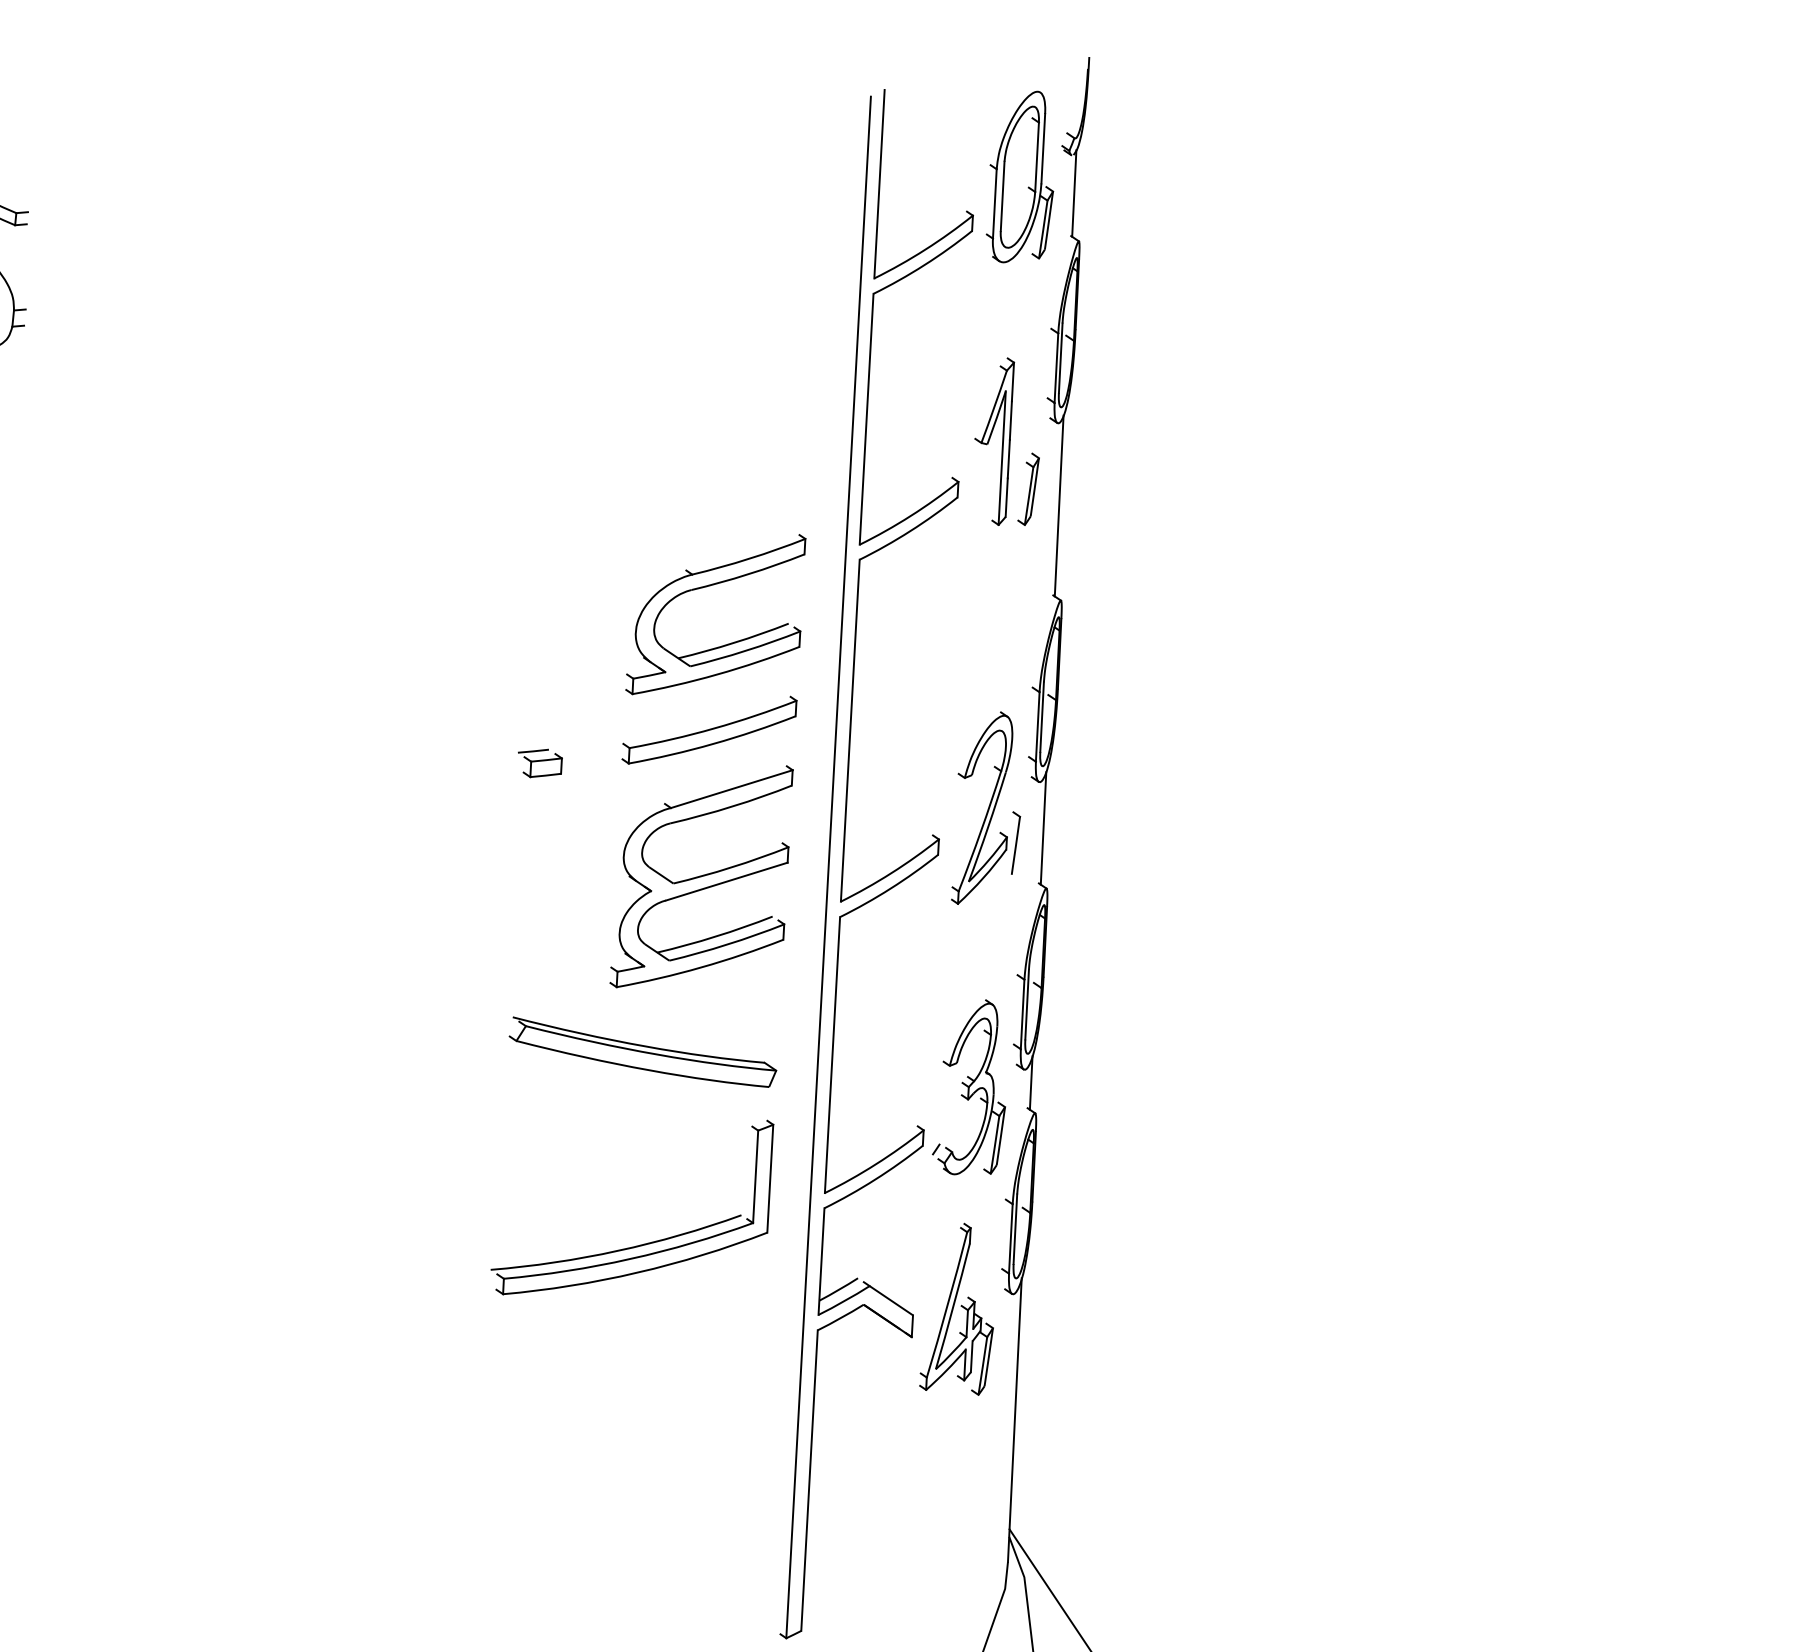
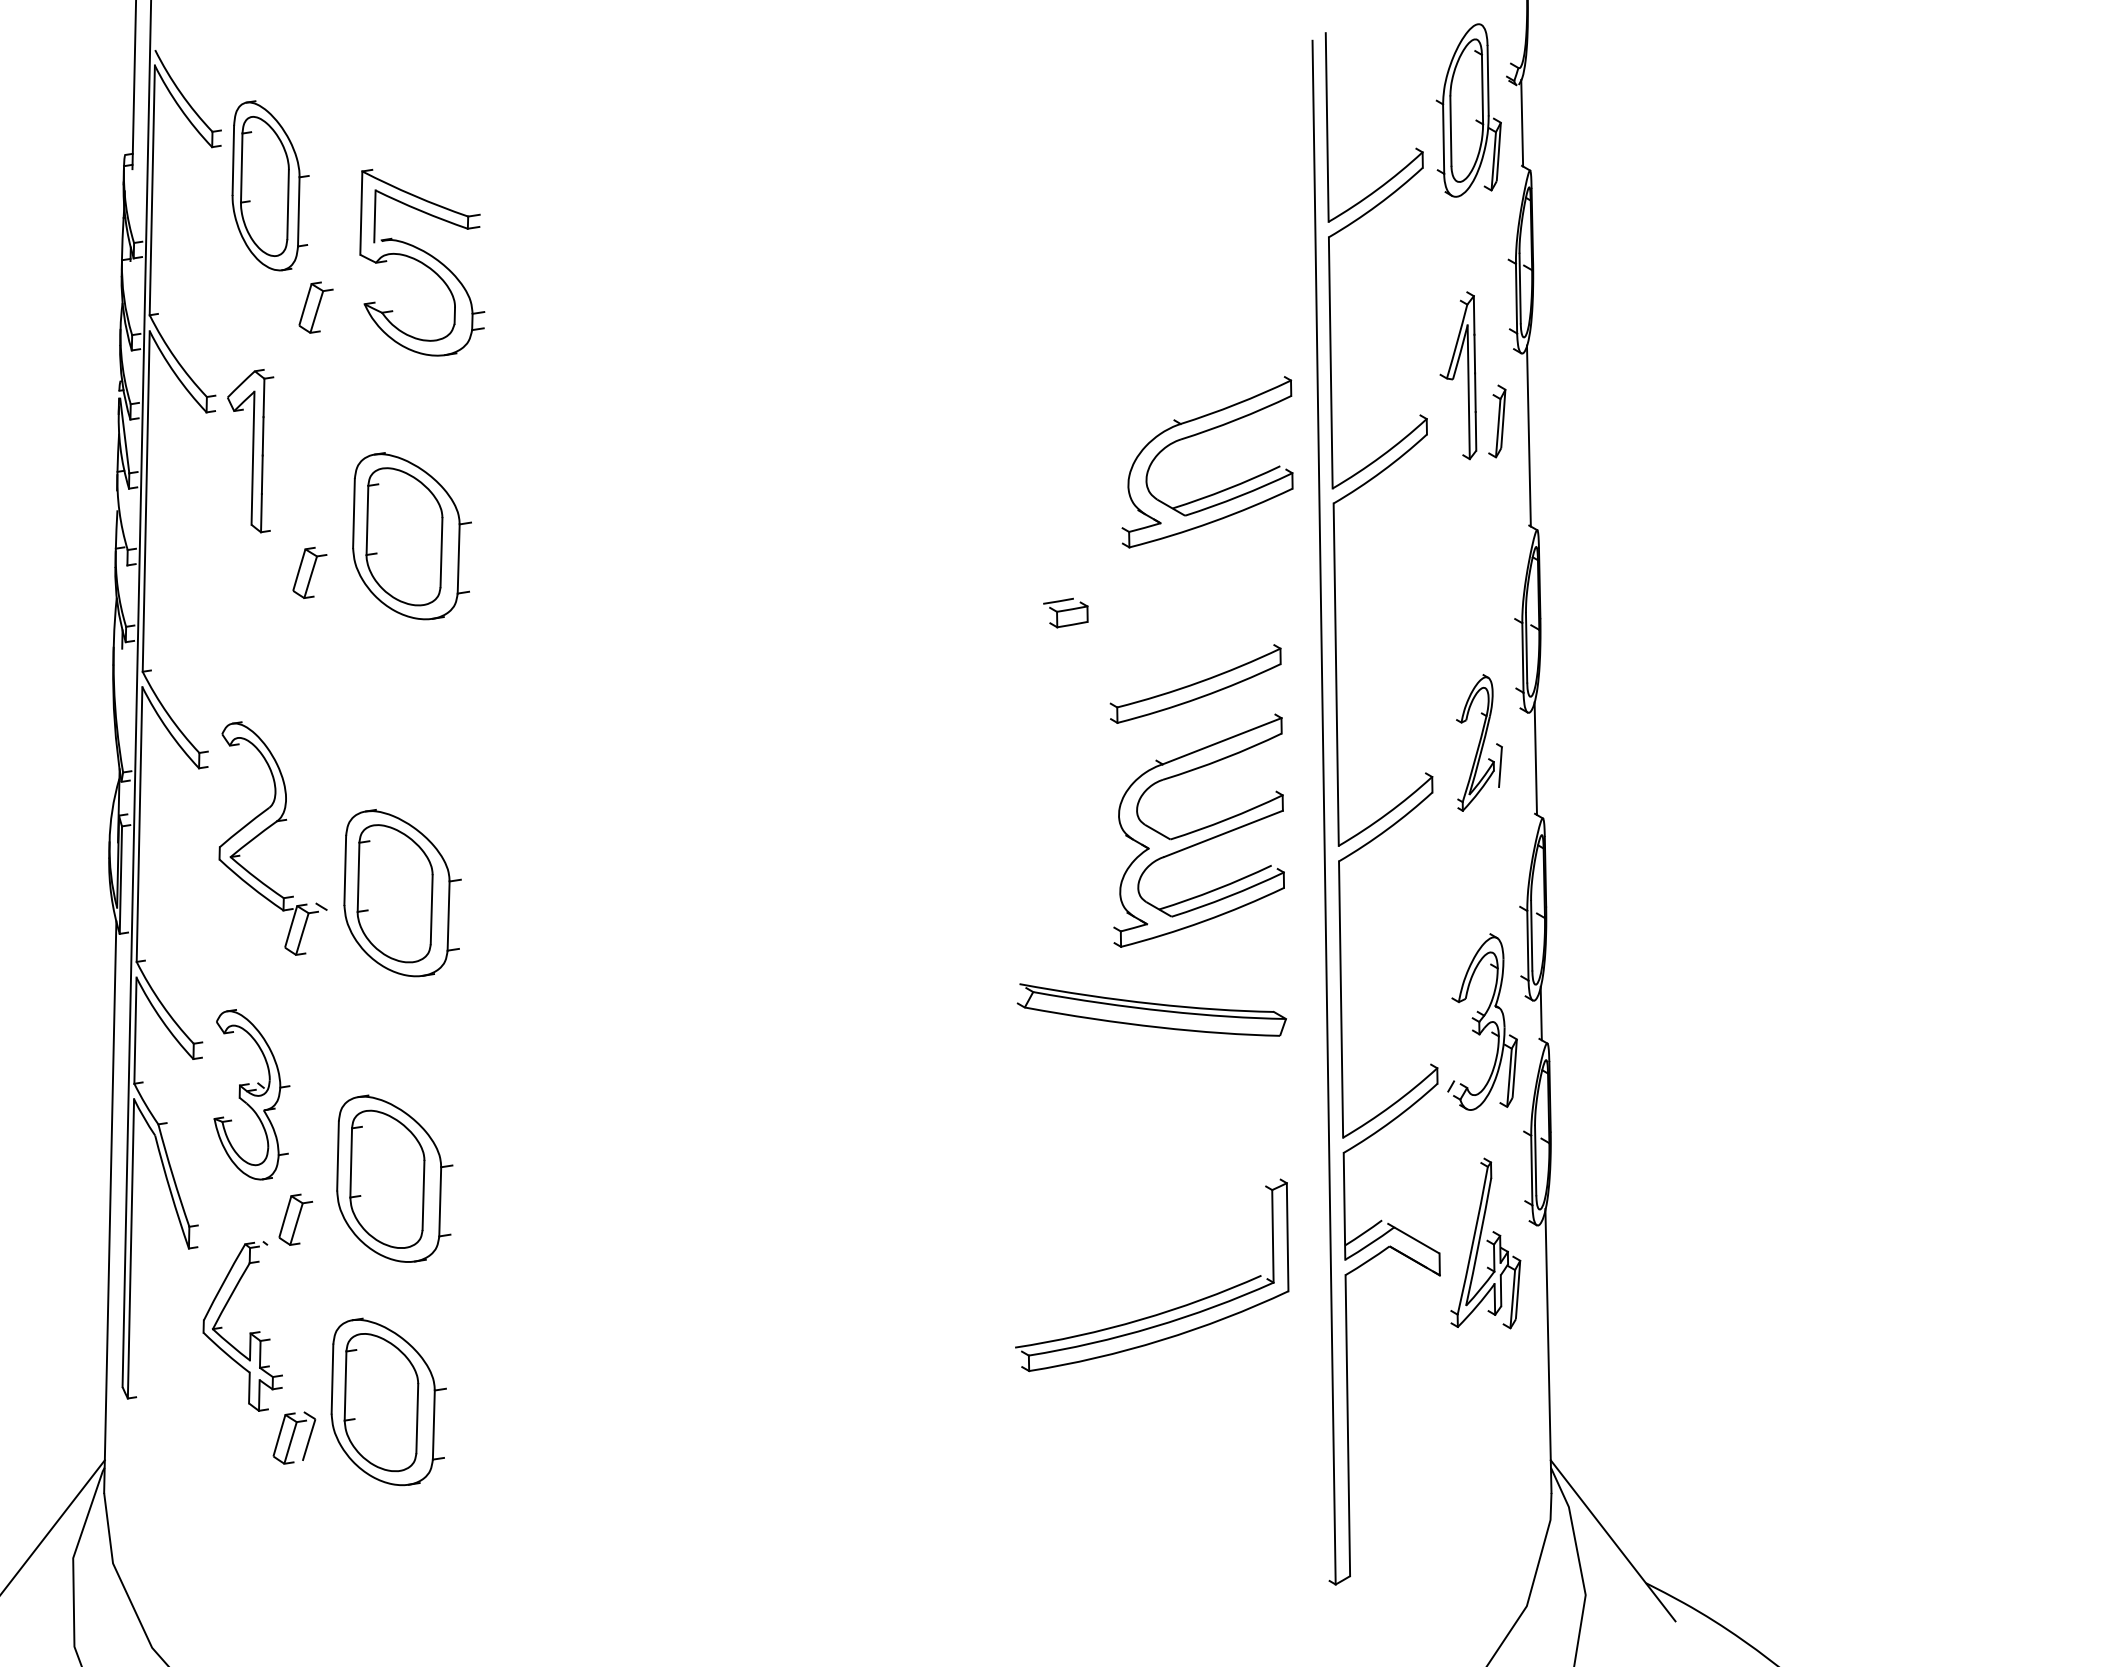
part: (705, 588) -> (1194, 436), moved
part: (539, 762) -> (1065, 612), moved
part: (988, 808) -> (1479, 742), size x0.7
part: (641, 1244) -> (1163, 1311), moved

